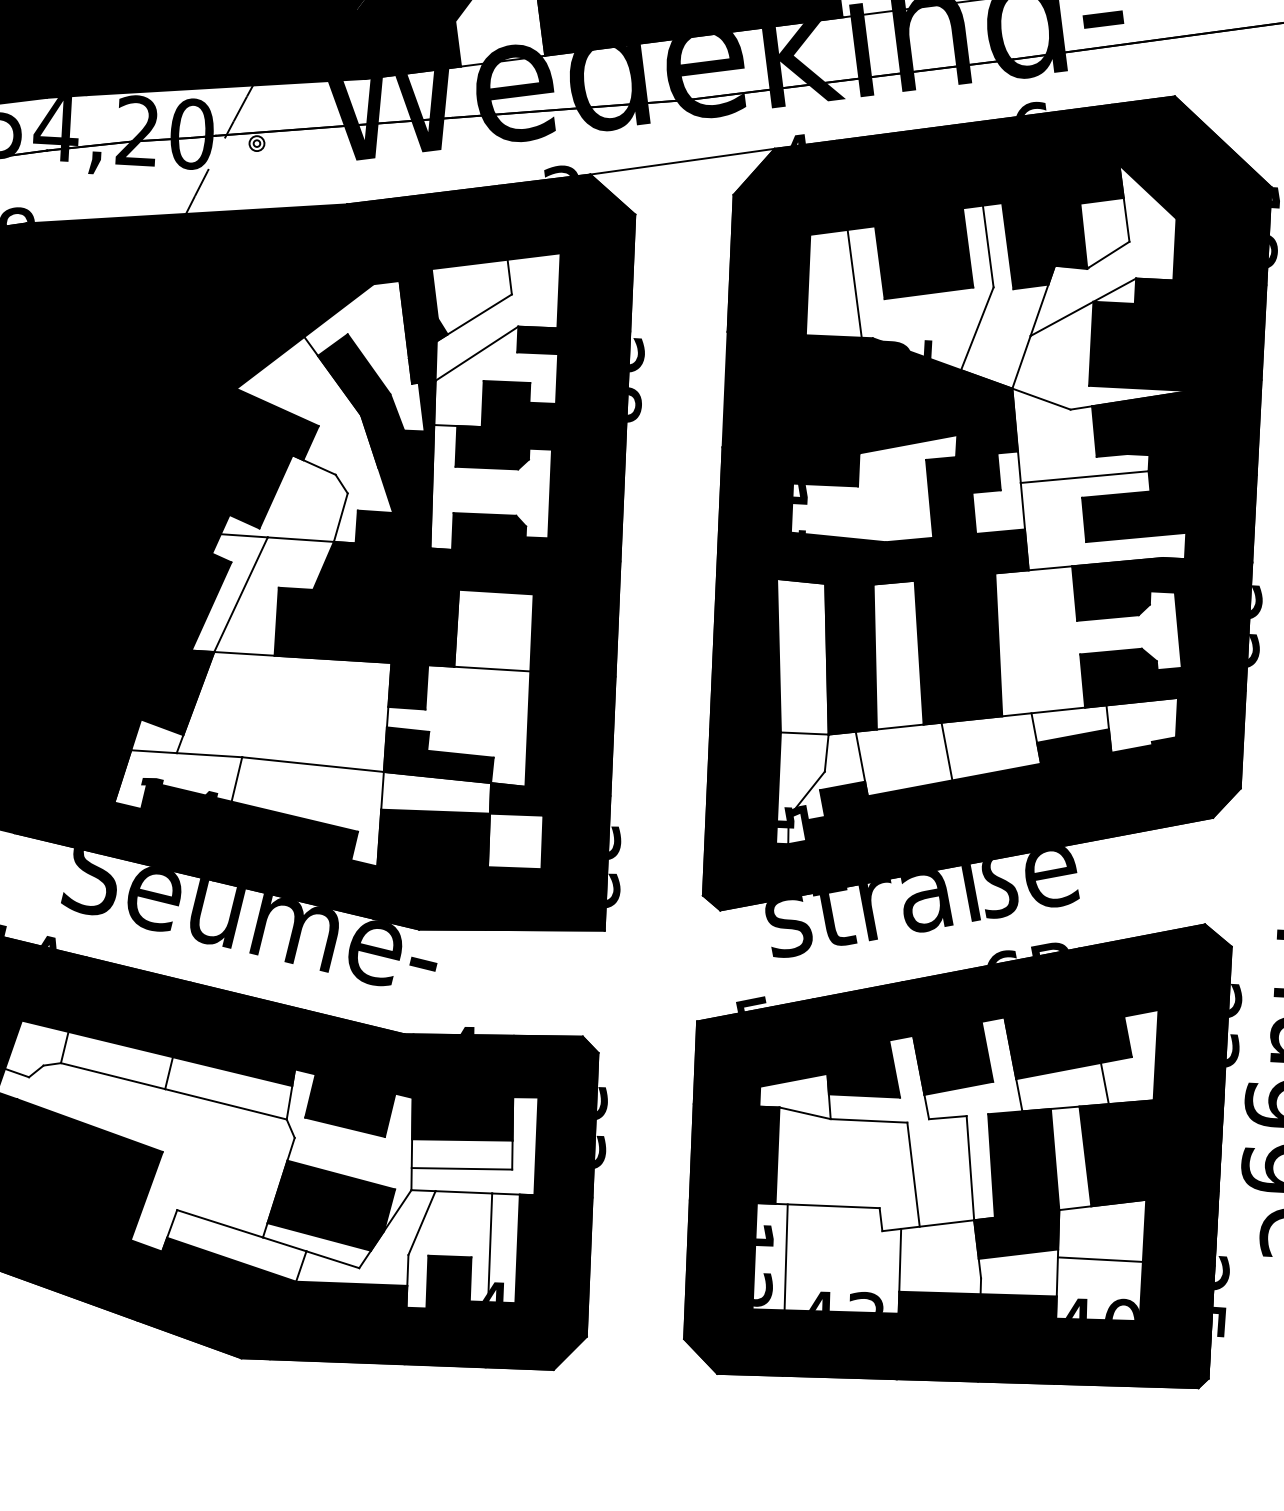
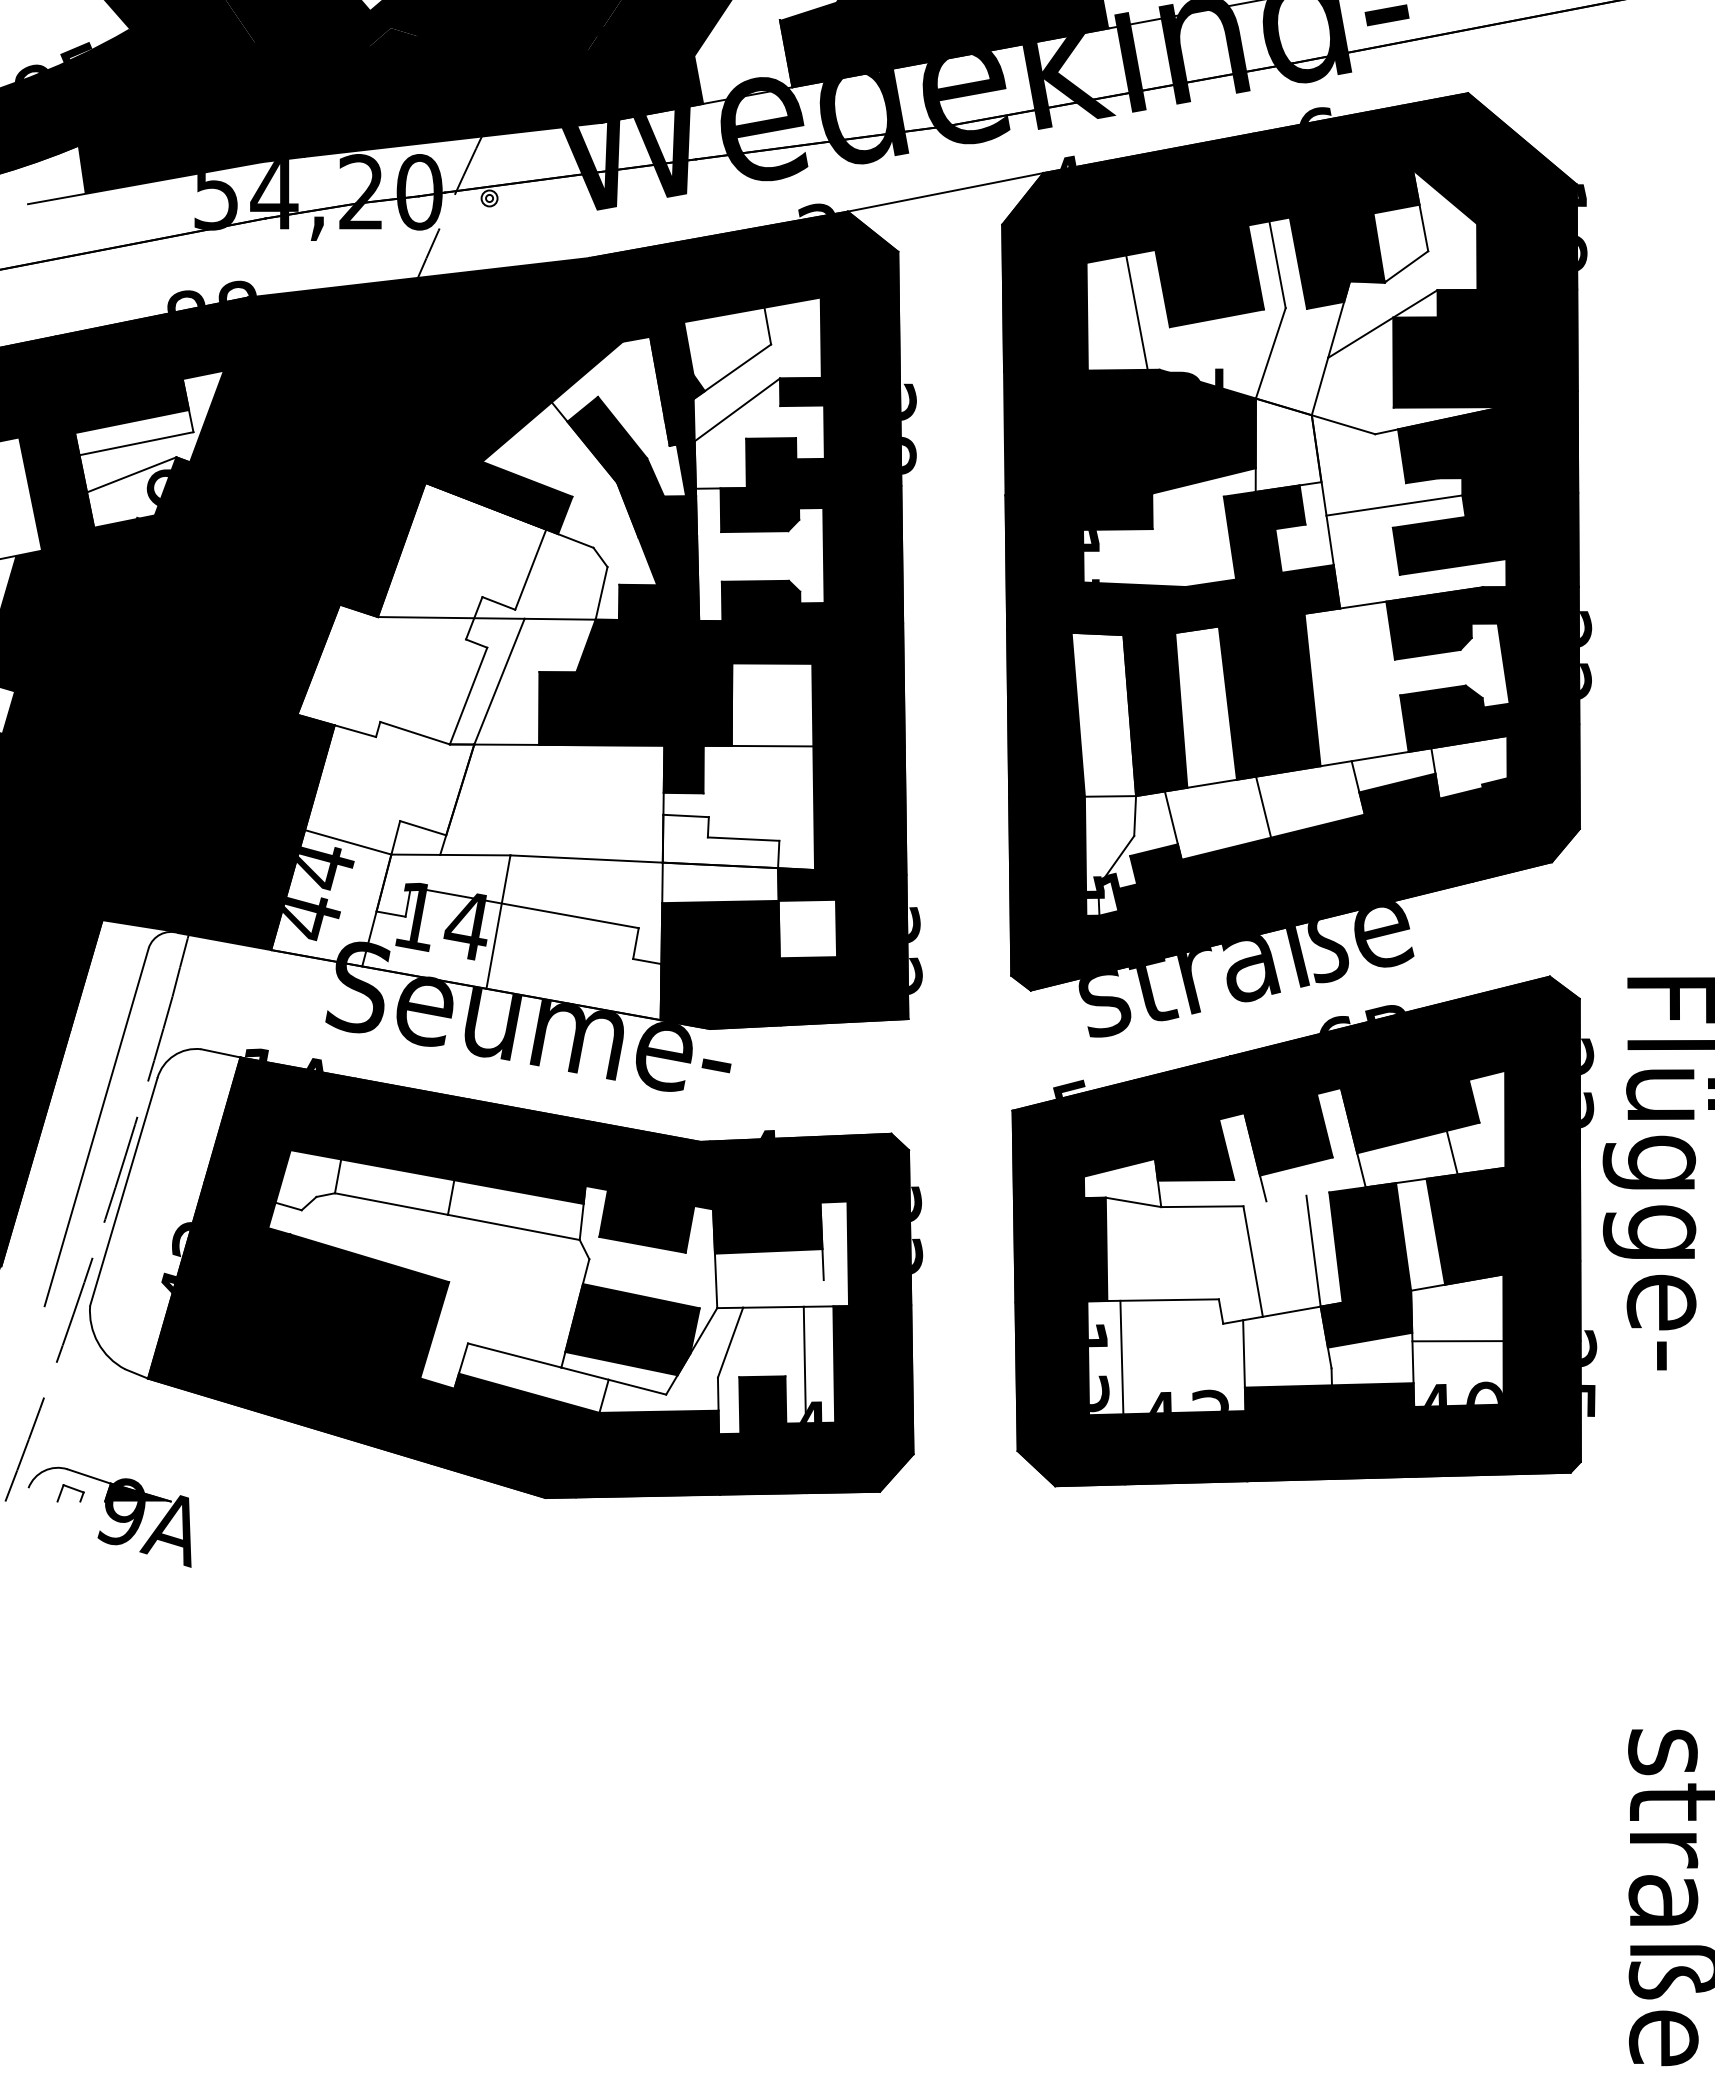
fill: (989, 414) -> (1288, 444), removed
fill: (206, 658) -> (466, 751), removed
fill: (438, 755) -> (720, 841), removed
line: (947, 1117) -> (1286, 1198), removed
line: (461, 1169) -> (769, 1282), removed

